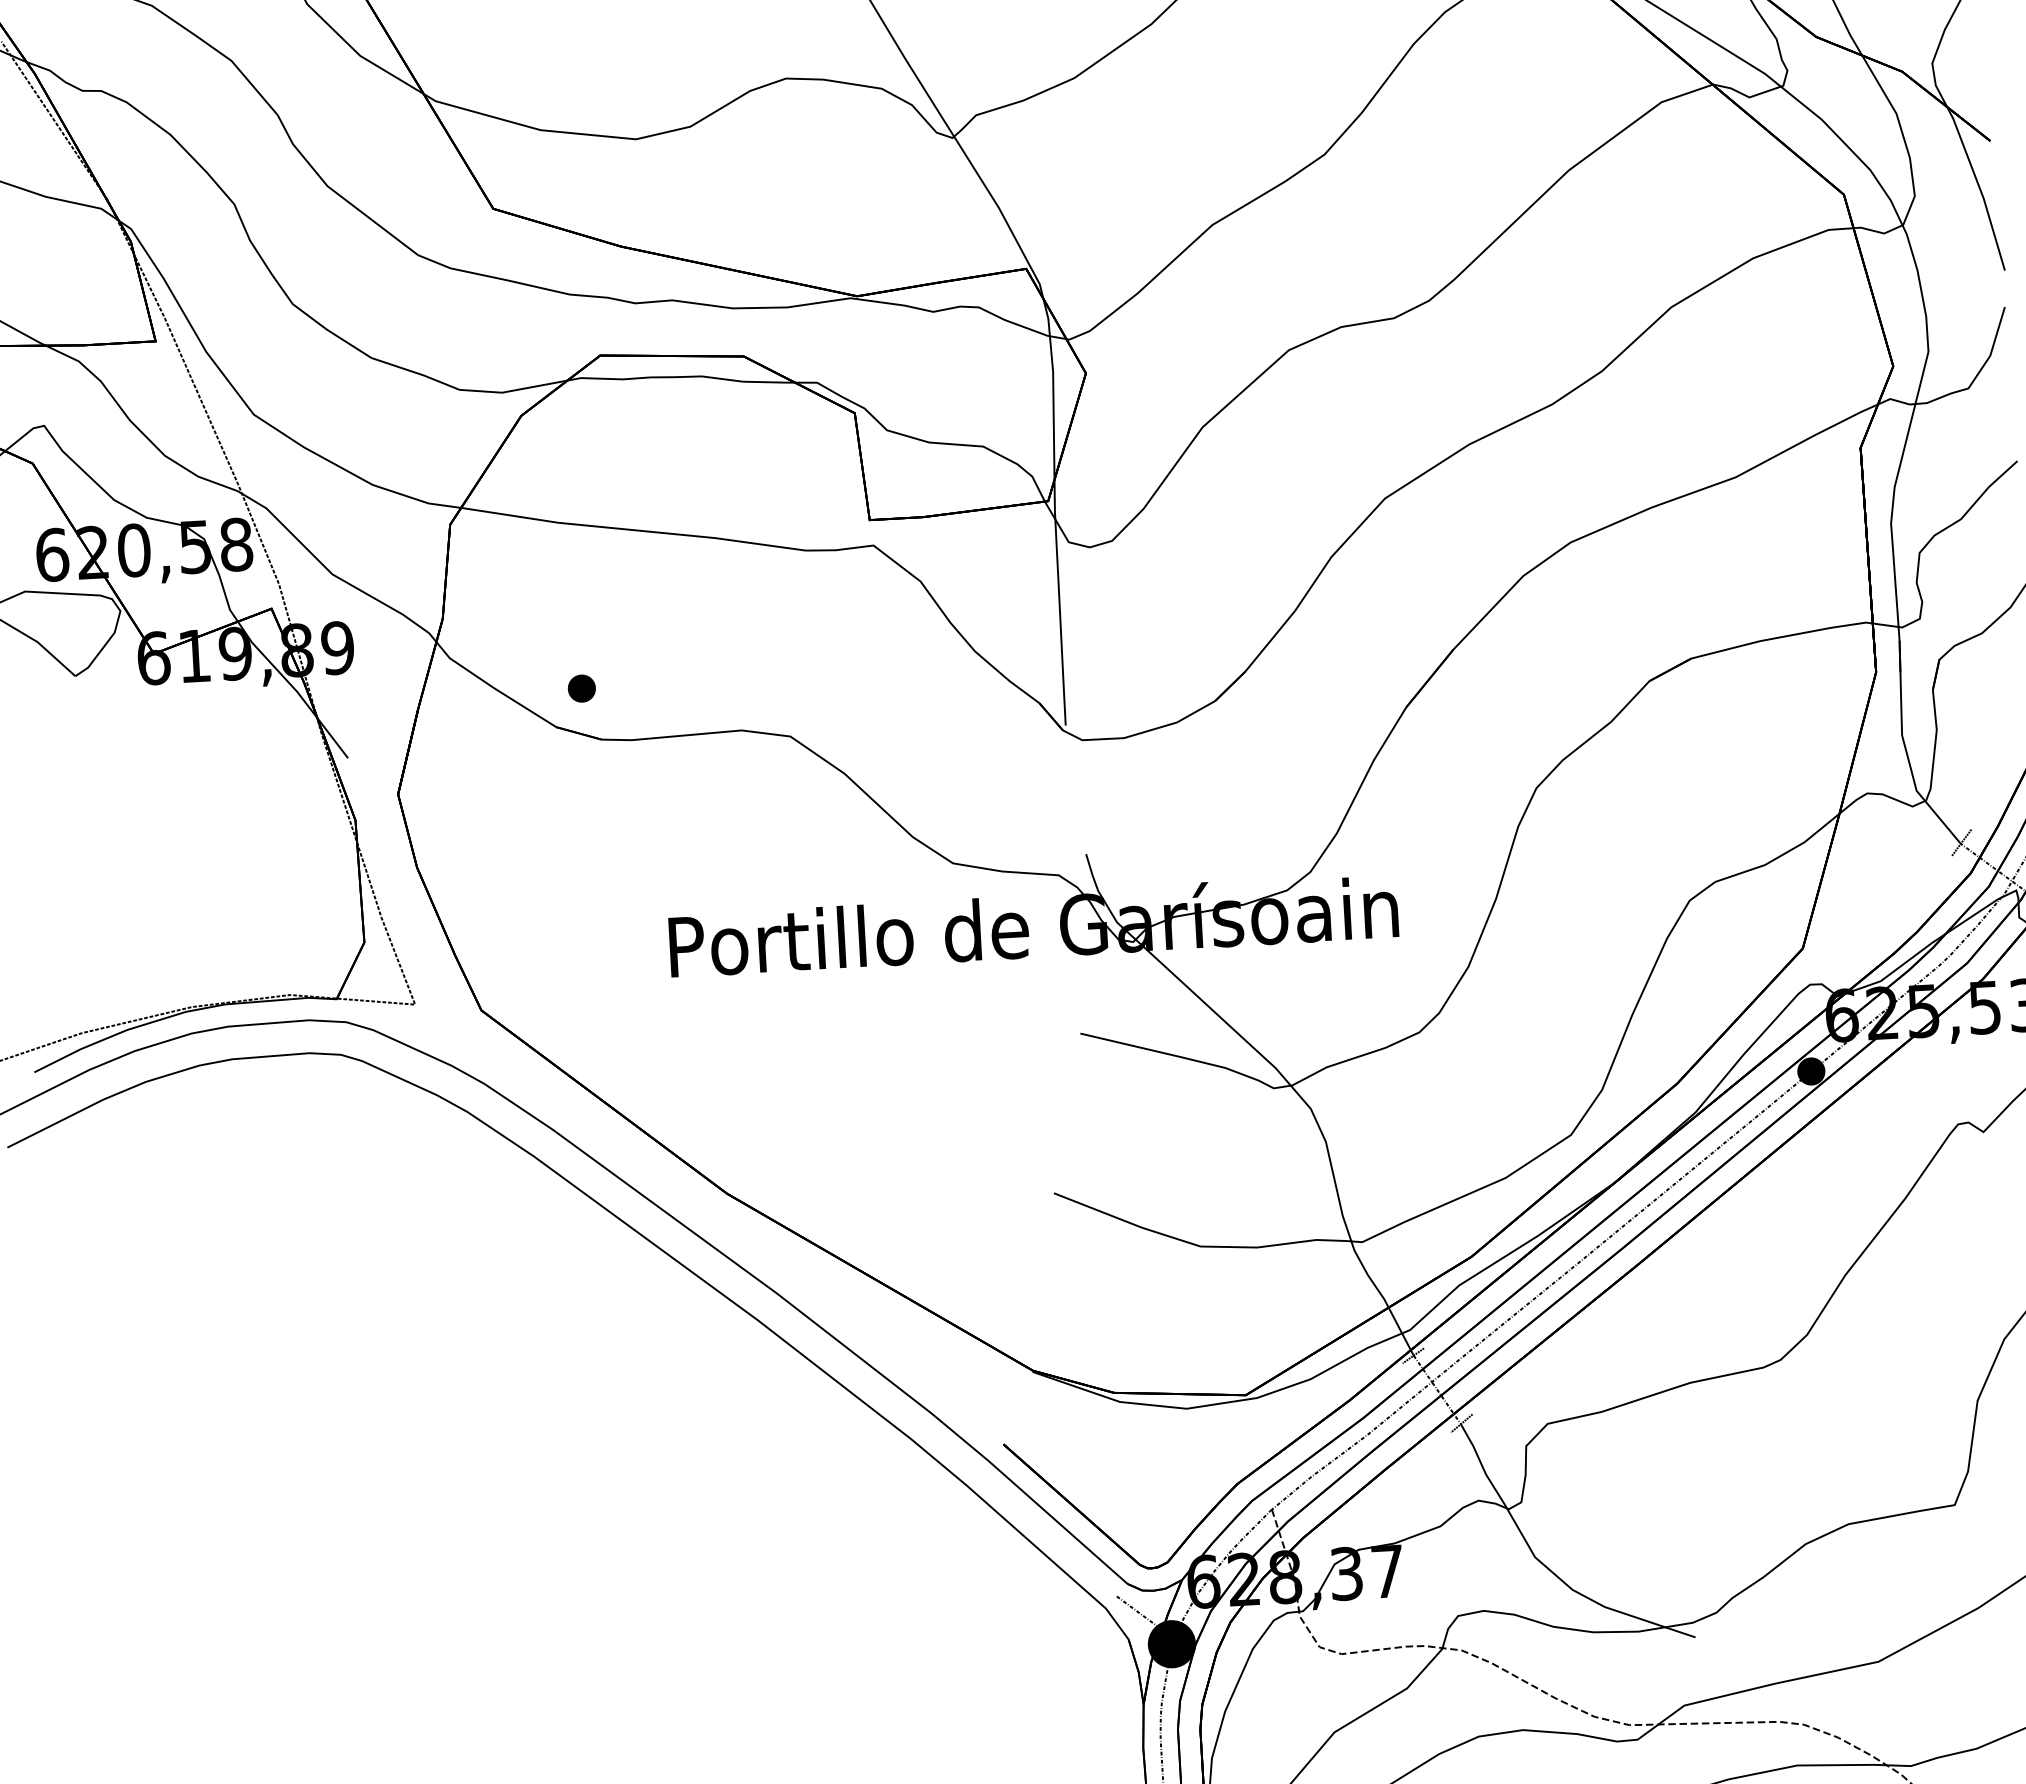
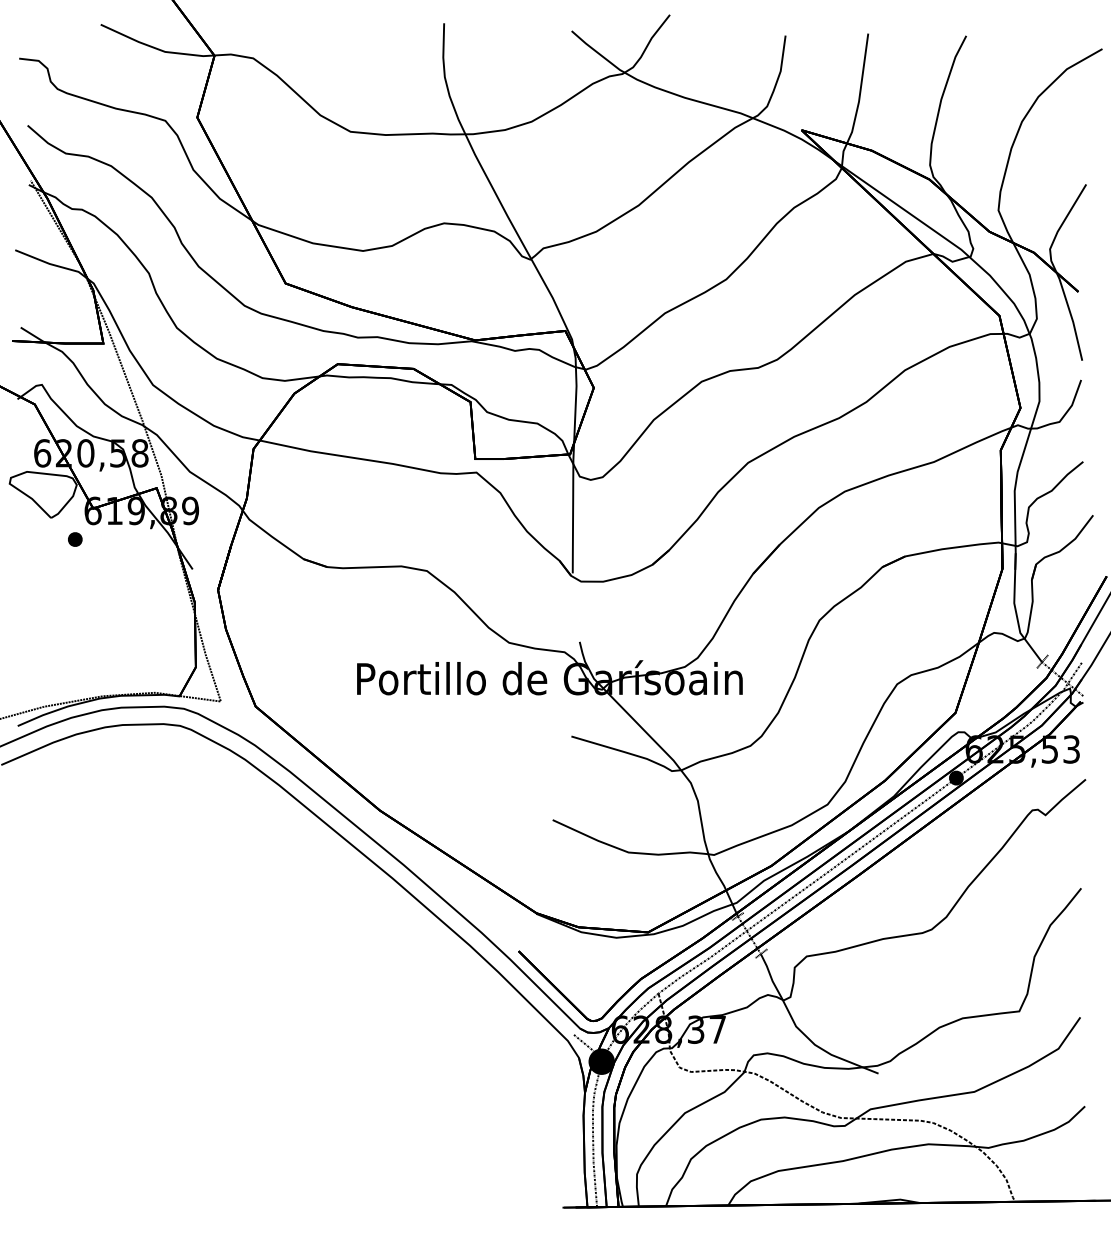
part: (582, 688) -> (75, 539), moved

